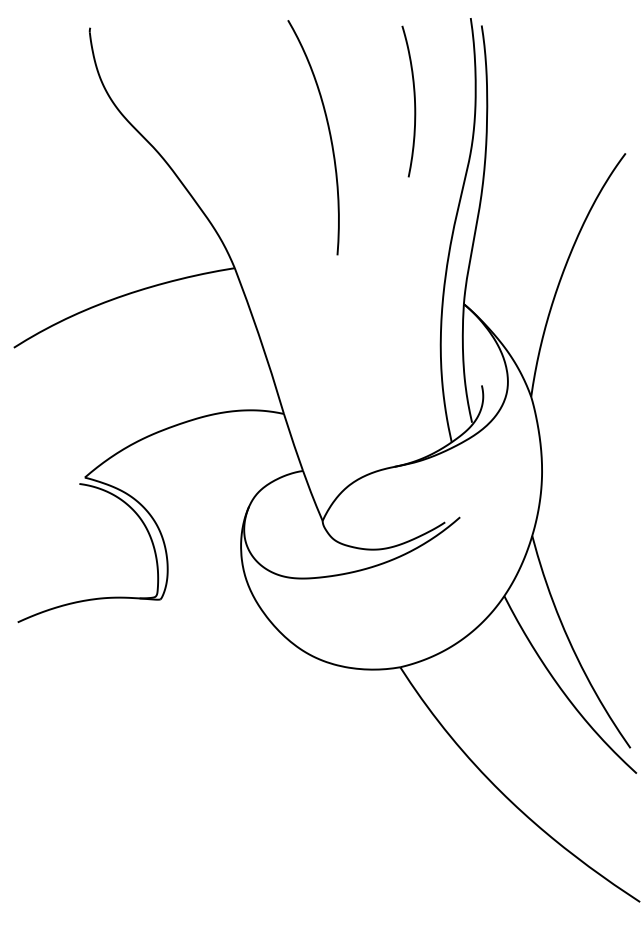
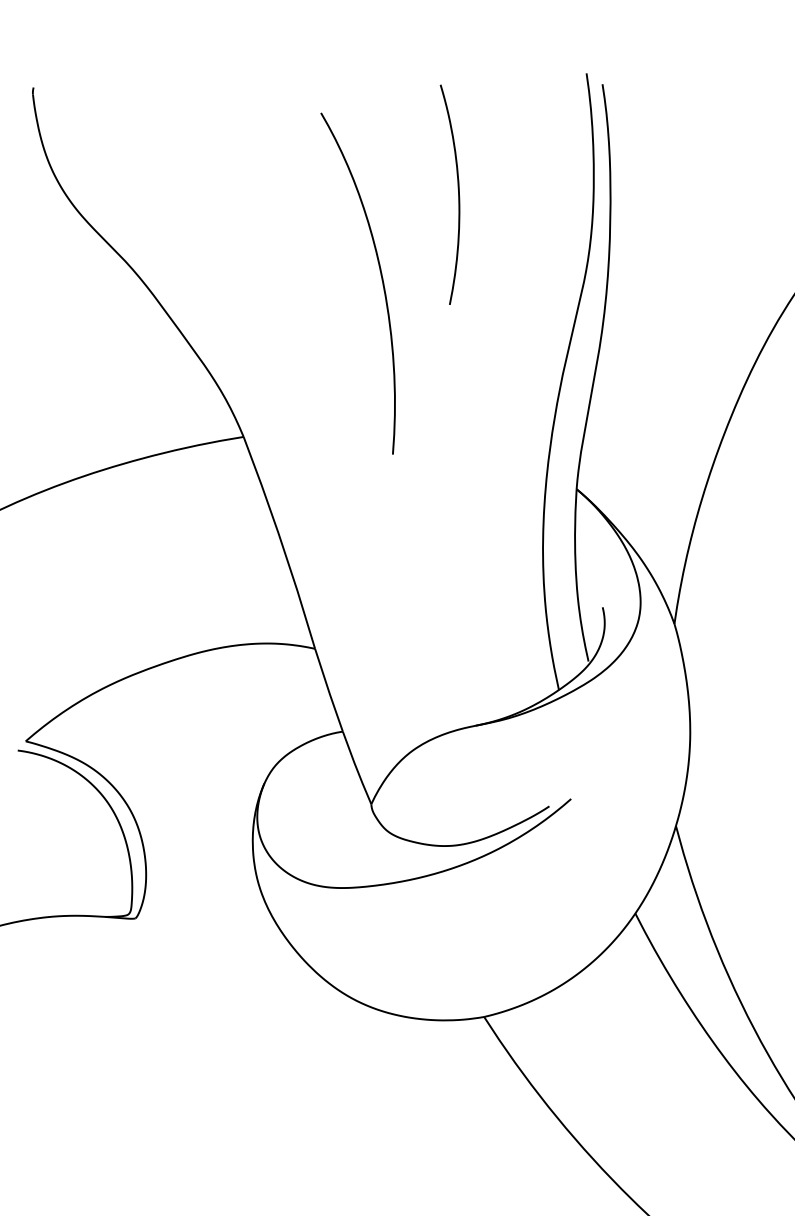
curve: (414, 101) -> (458, 194), moved
curve: (329, 136) -> (381, 281), moved

